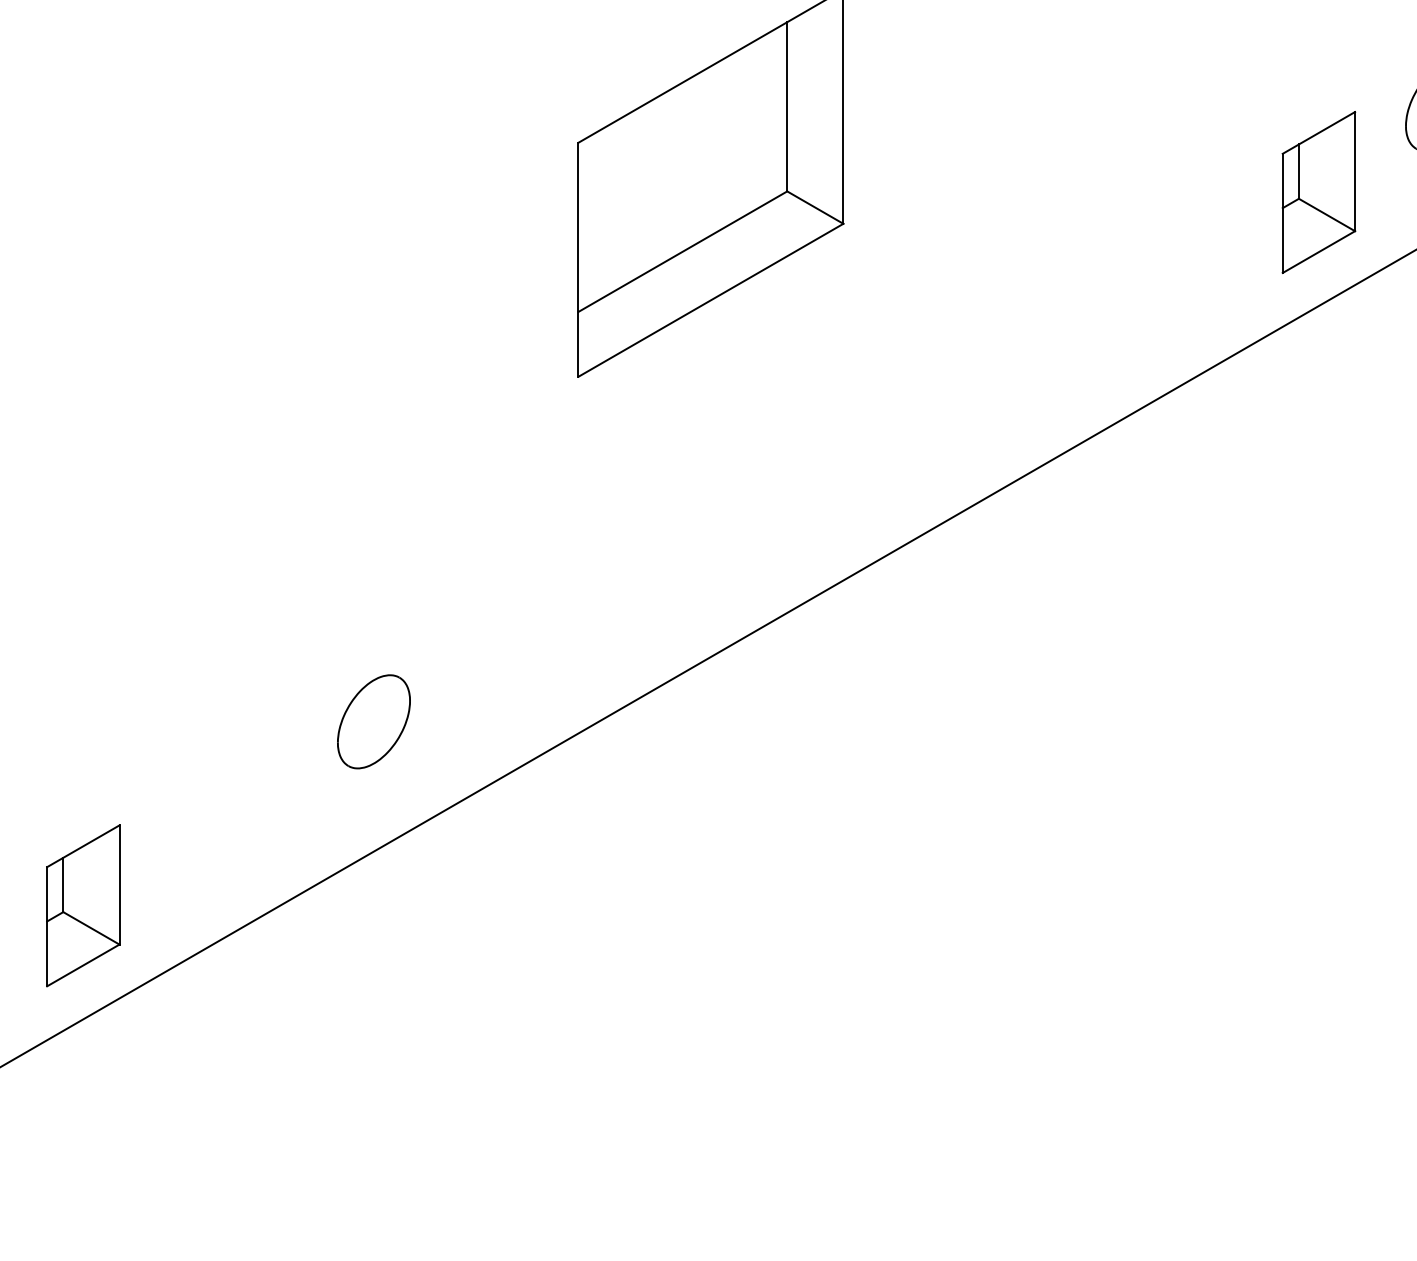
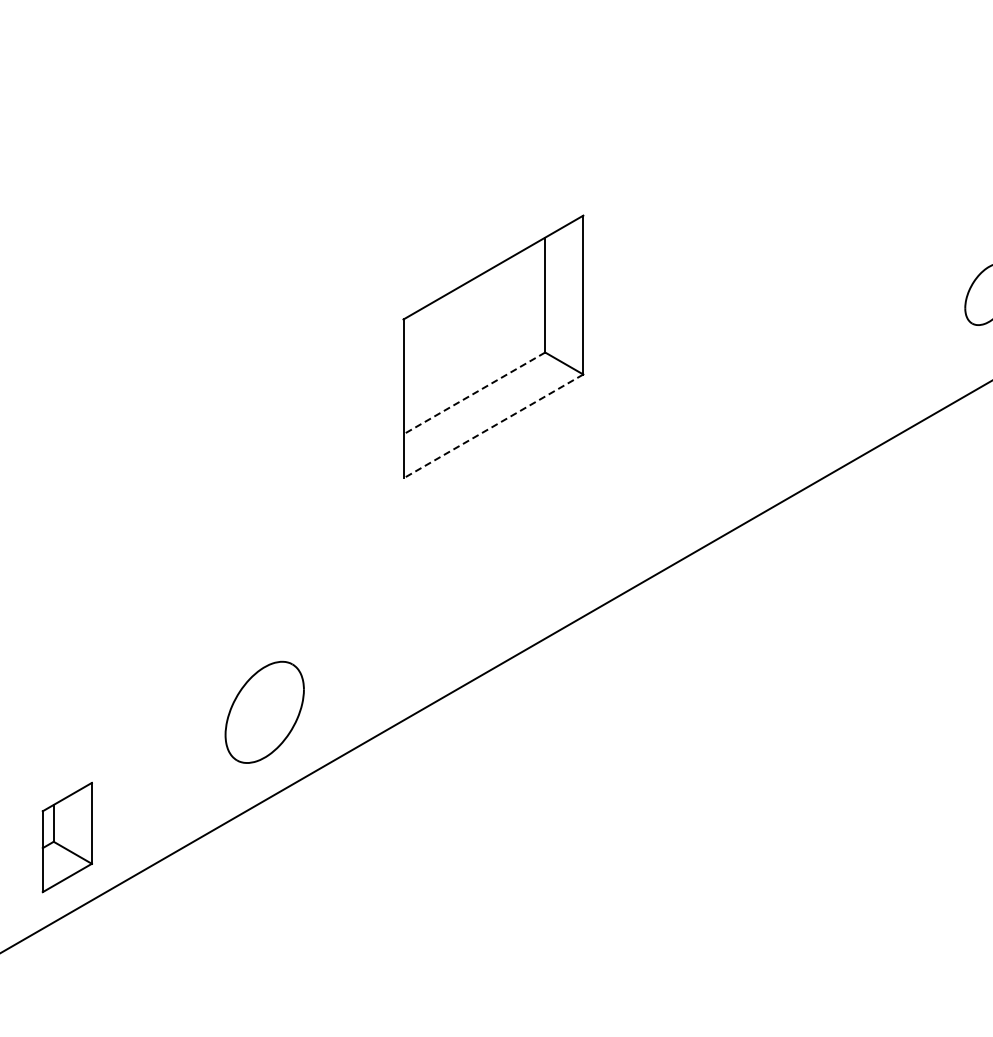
part: (1317, 191) -> (905, 352), removed
line: (683, 251) -> (474, 393), solid -> dashed
line: (711, 300) -> (493, 426), solid -> dashed
part: (373, 721) -> (264, 712), size x1.6

